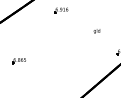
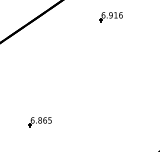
part: (18, 61) -> (39, 122), moved

